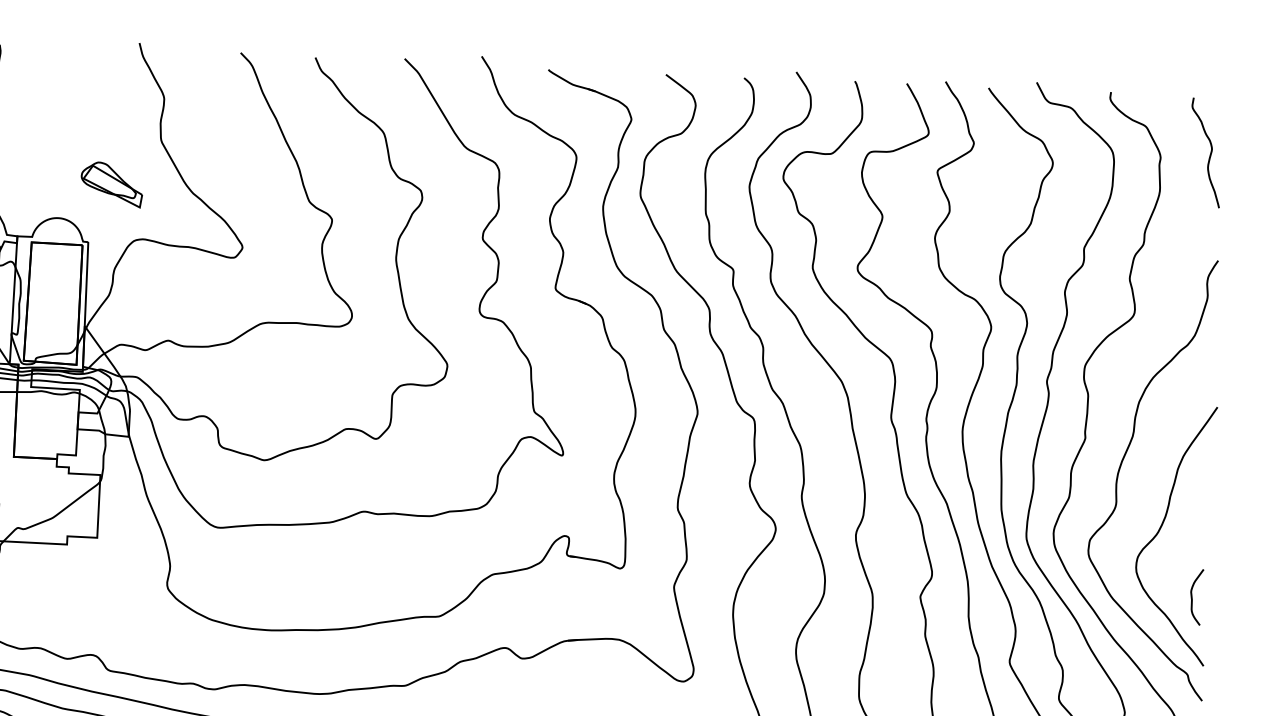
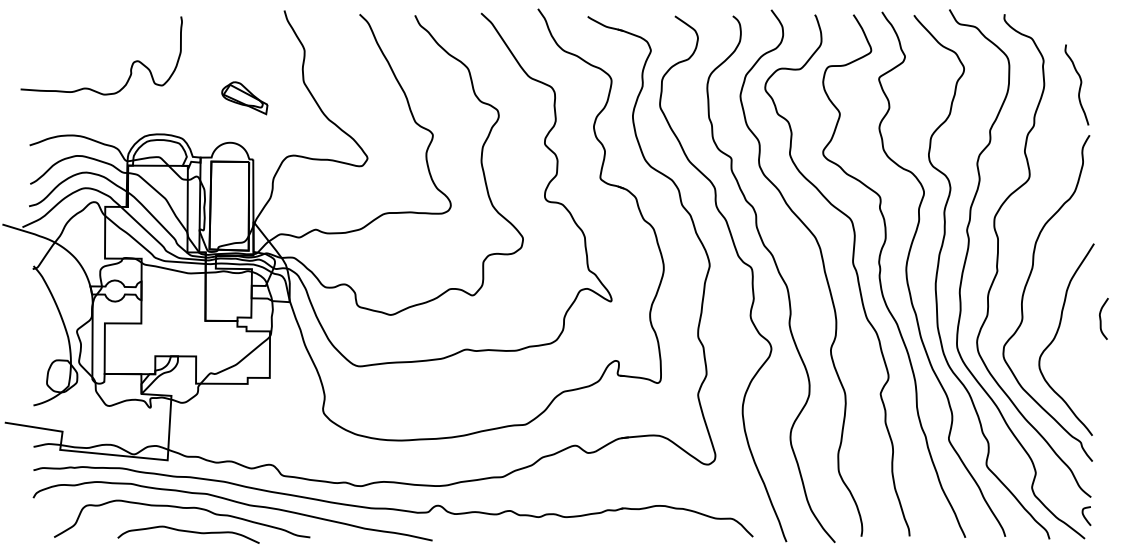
curve: (1209, 153) -> (1079, 85), moved
part: (111, 185) -> (244, 98), moved
curve: (1193, 596) -> (1101, 318), moved

